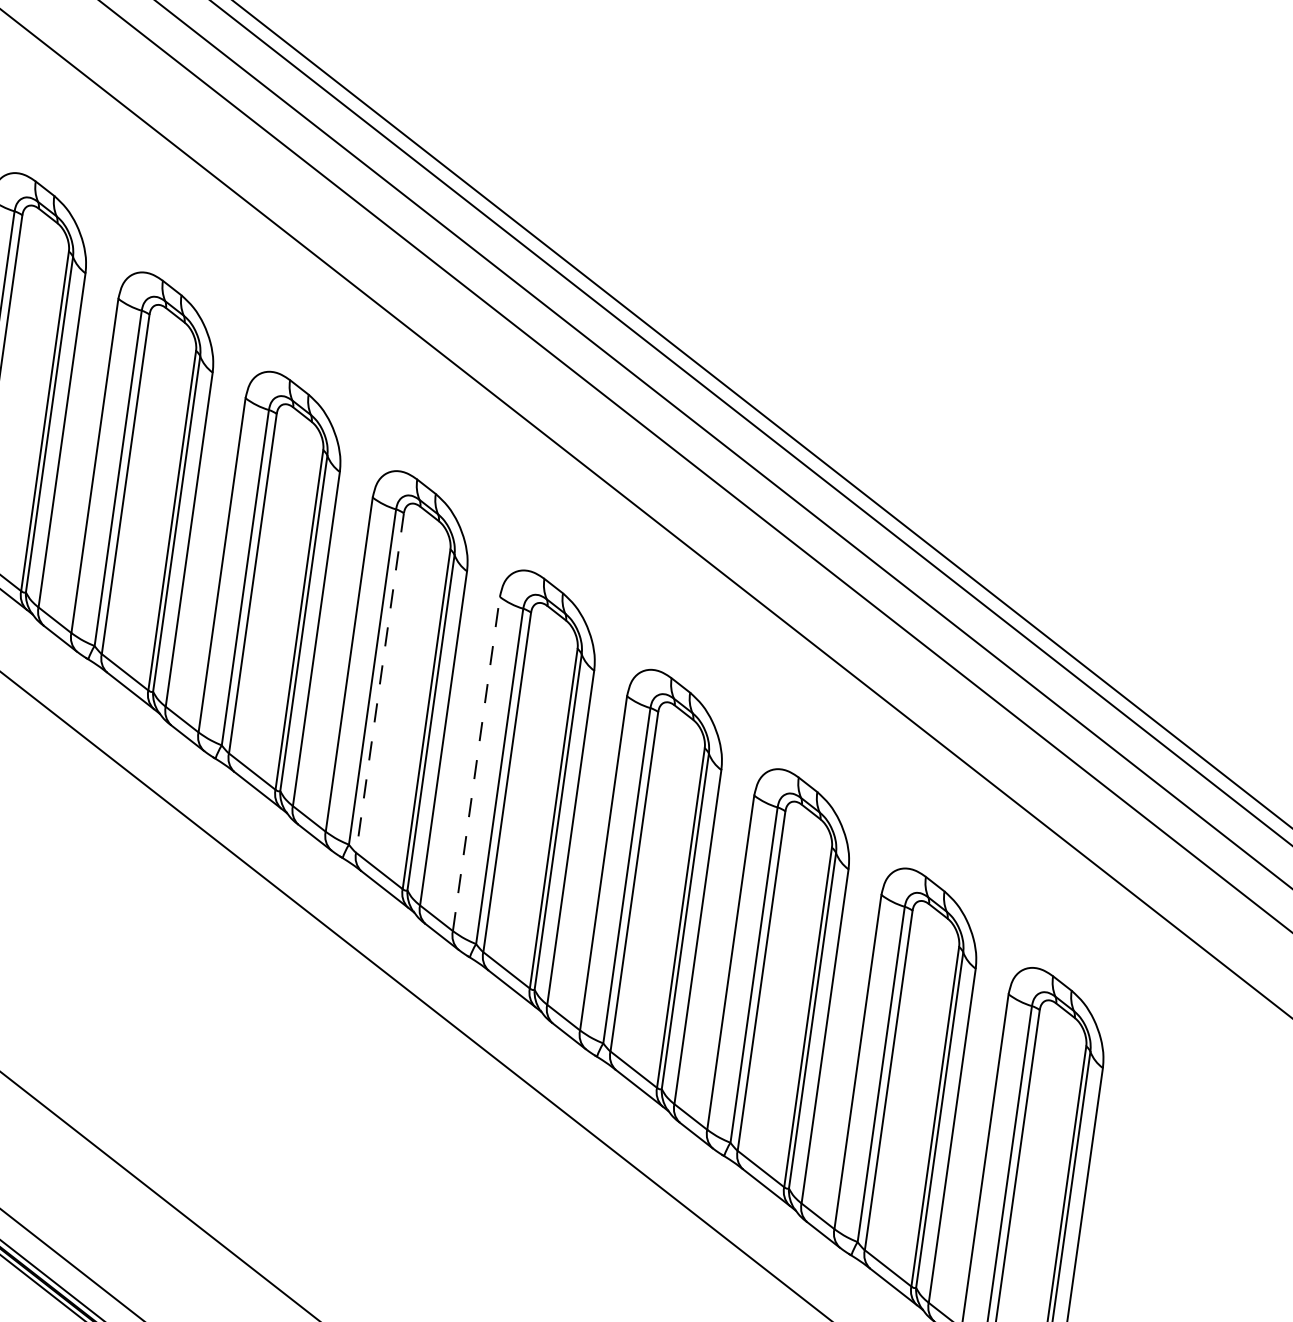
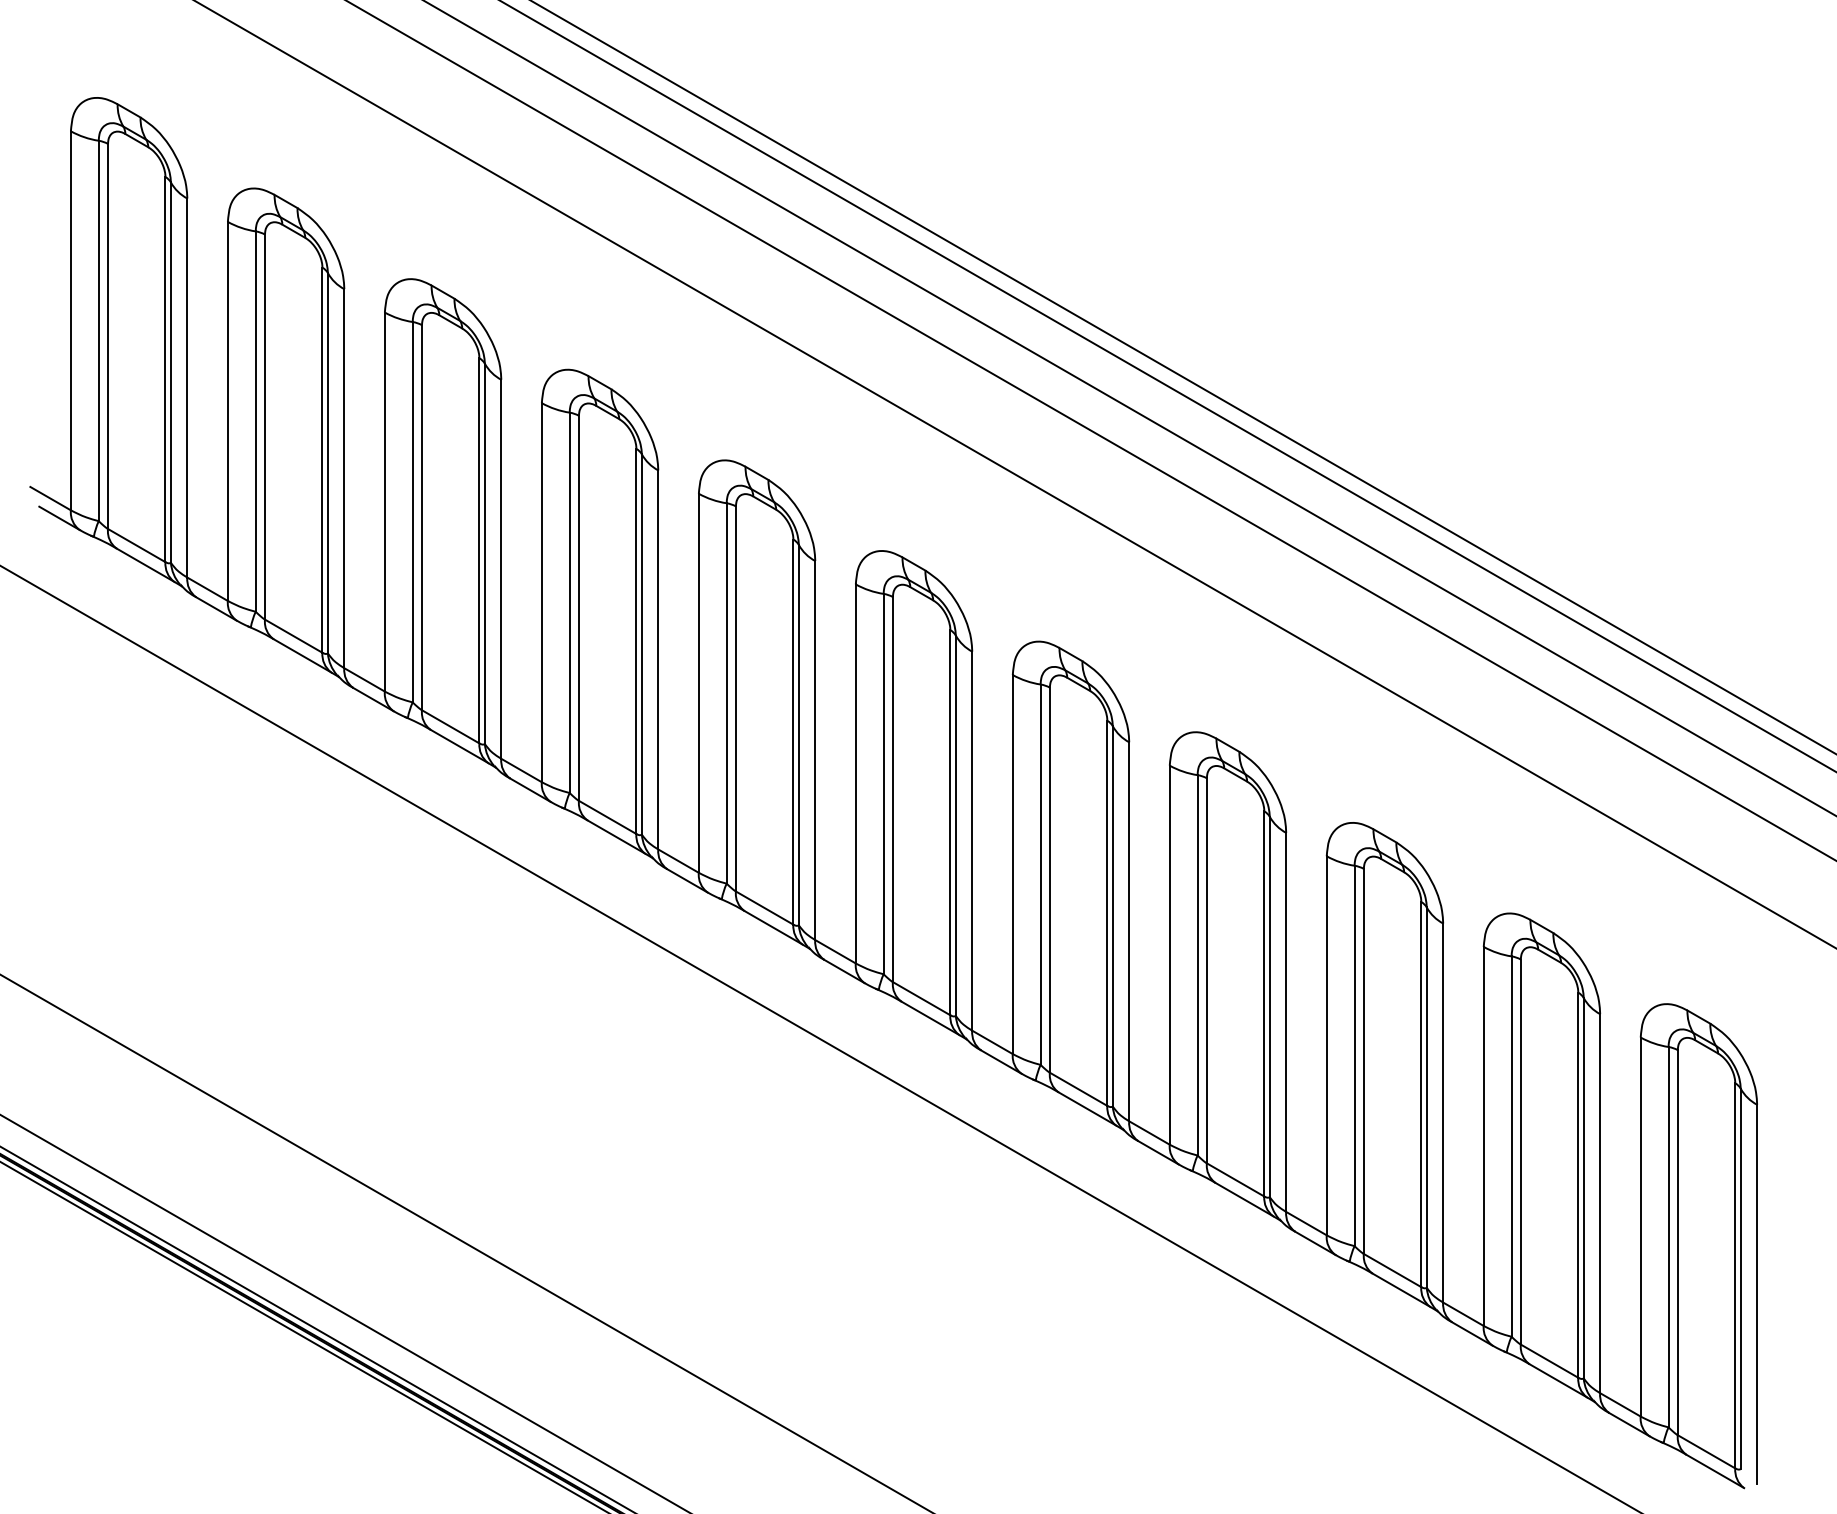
line: (379, 682) -> (892, 789), dashed -> solid
line: (476, 763) -> (1012, 864), dashed -> solid

